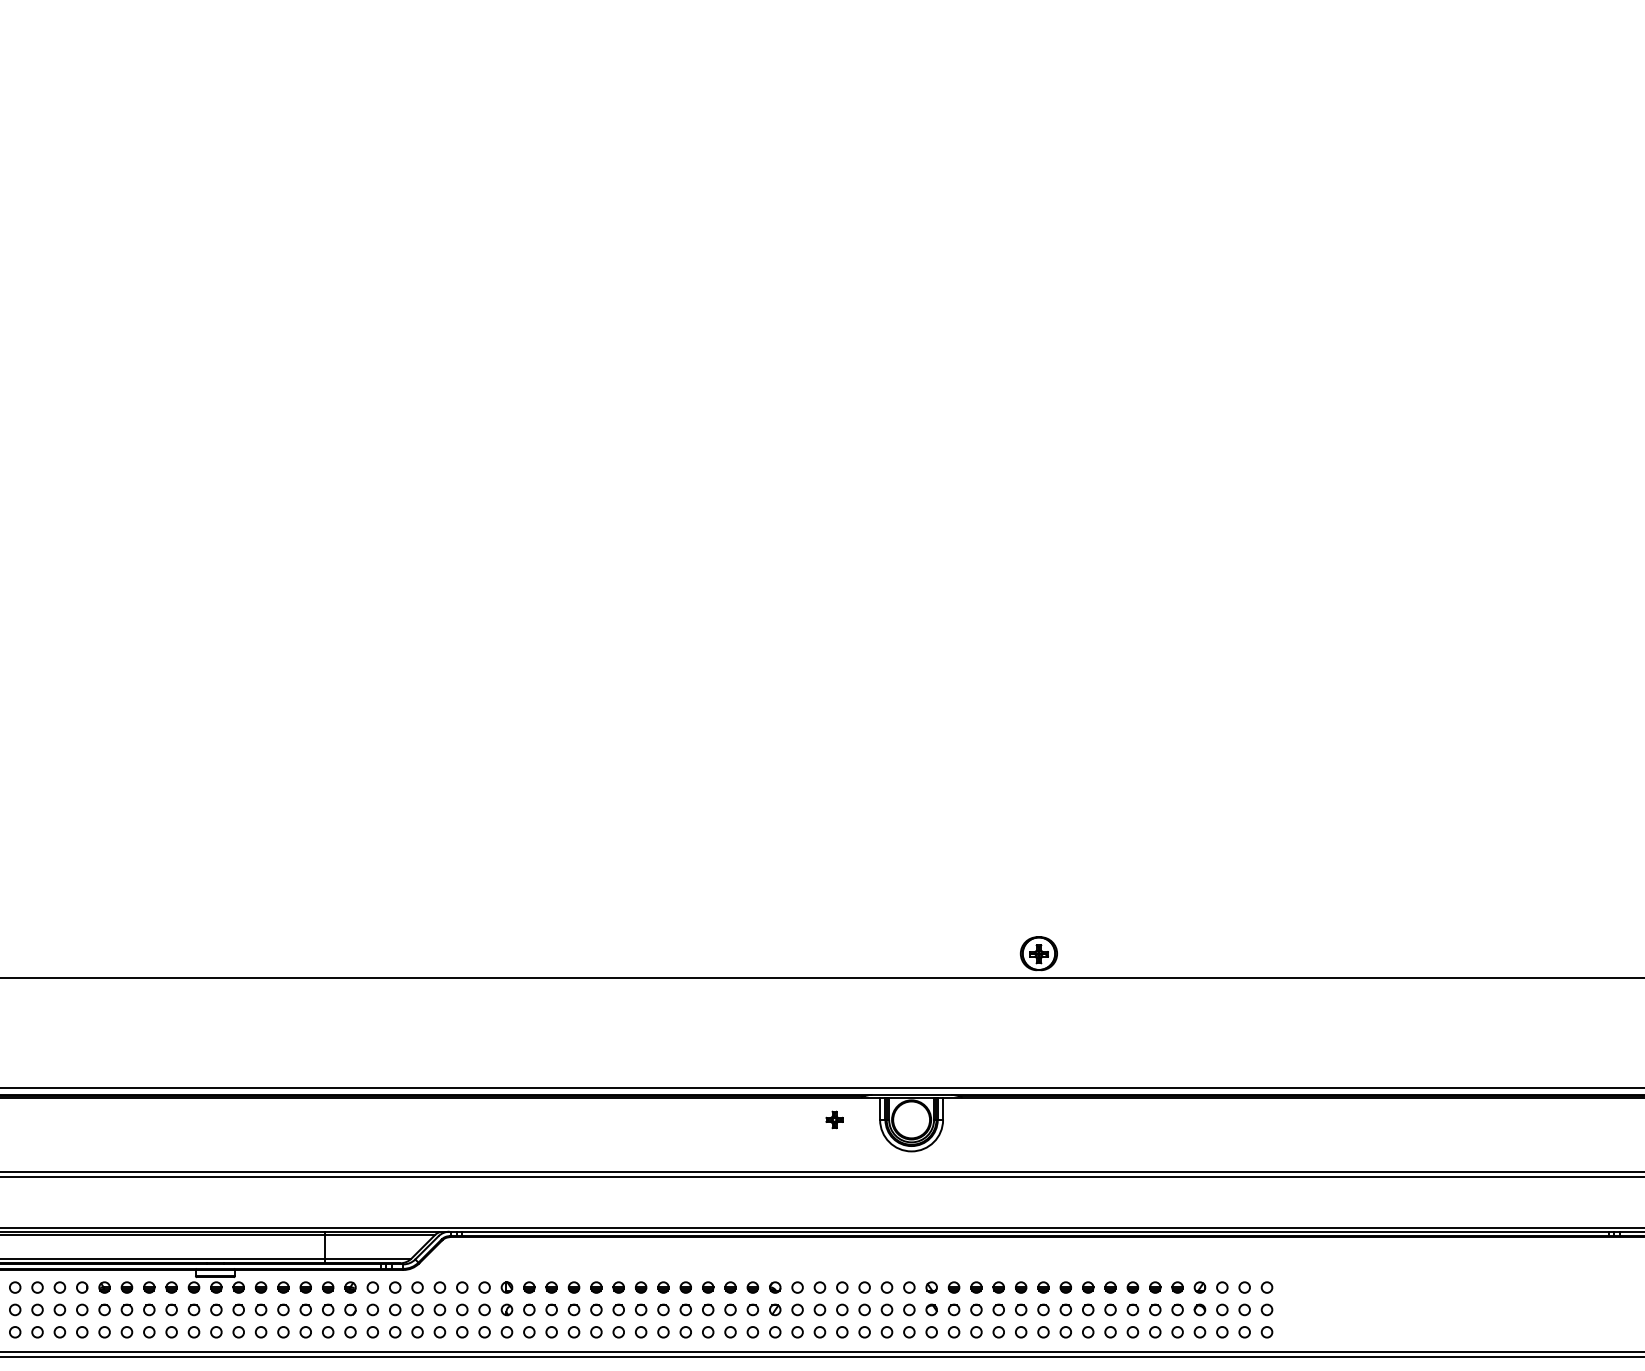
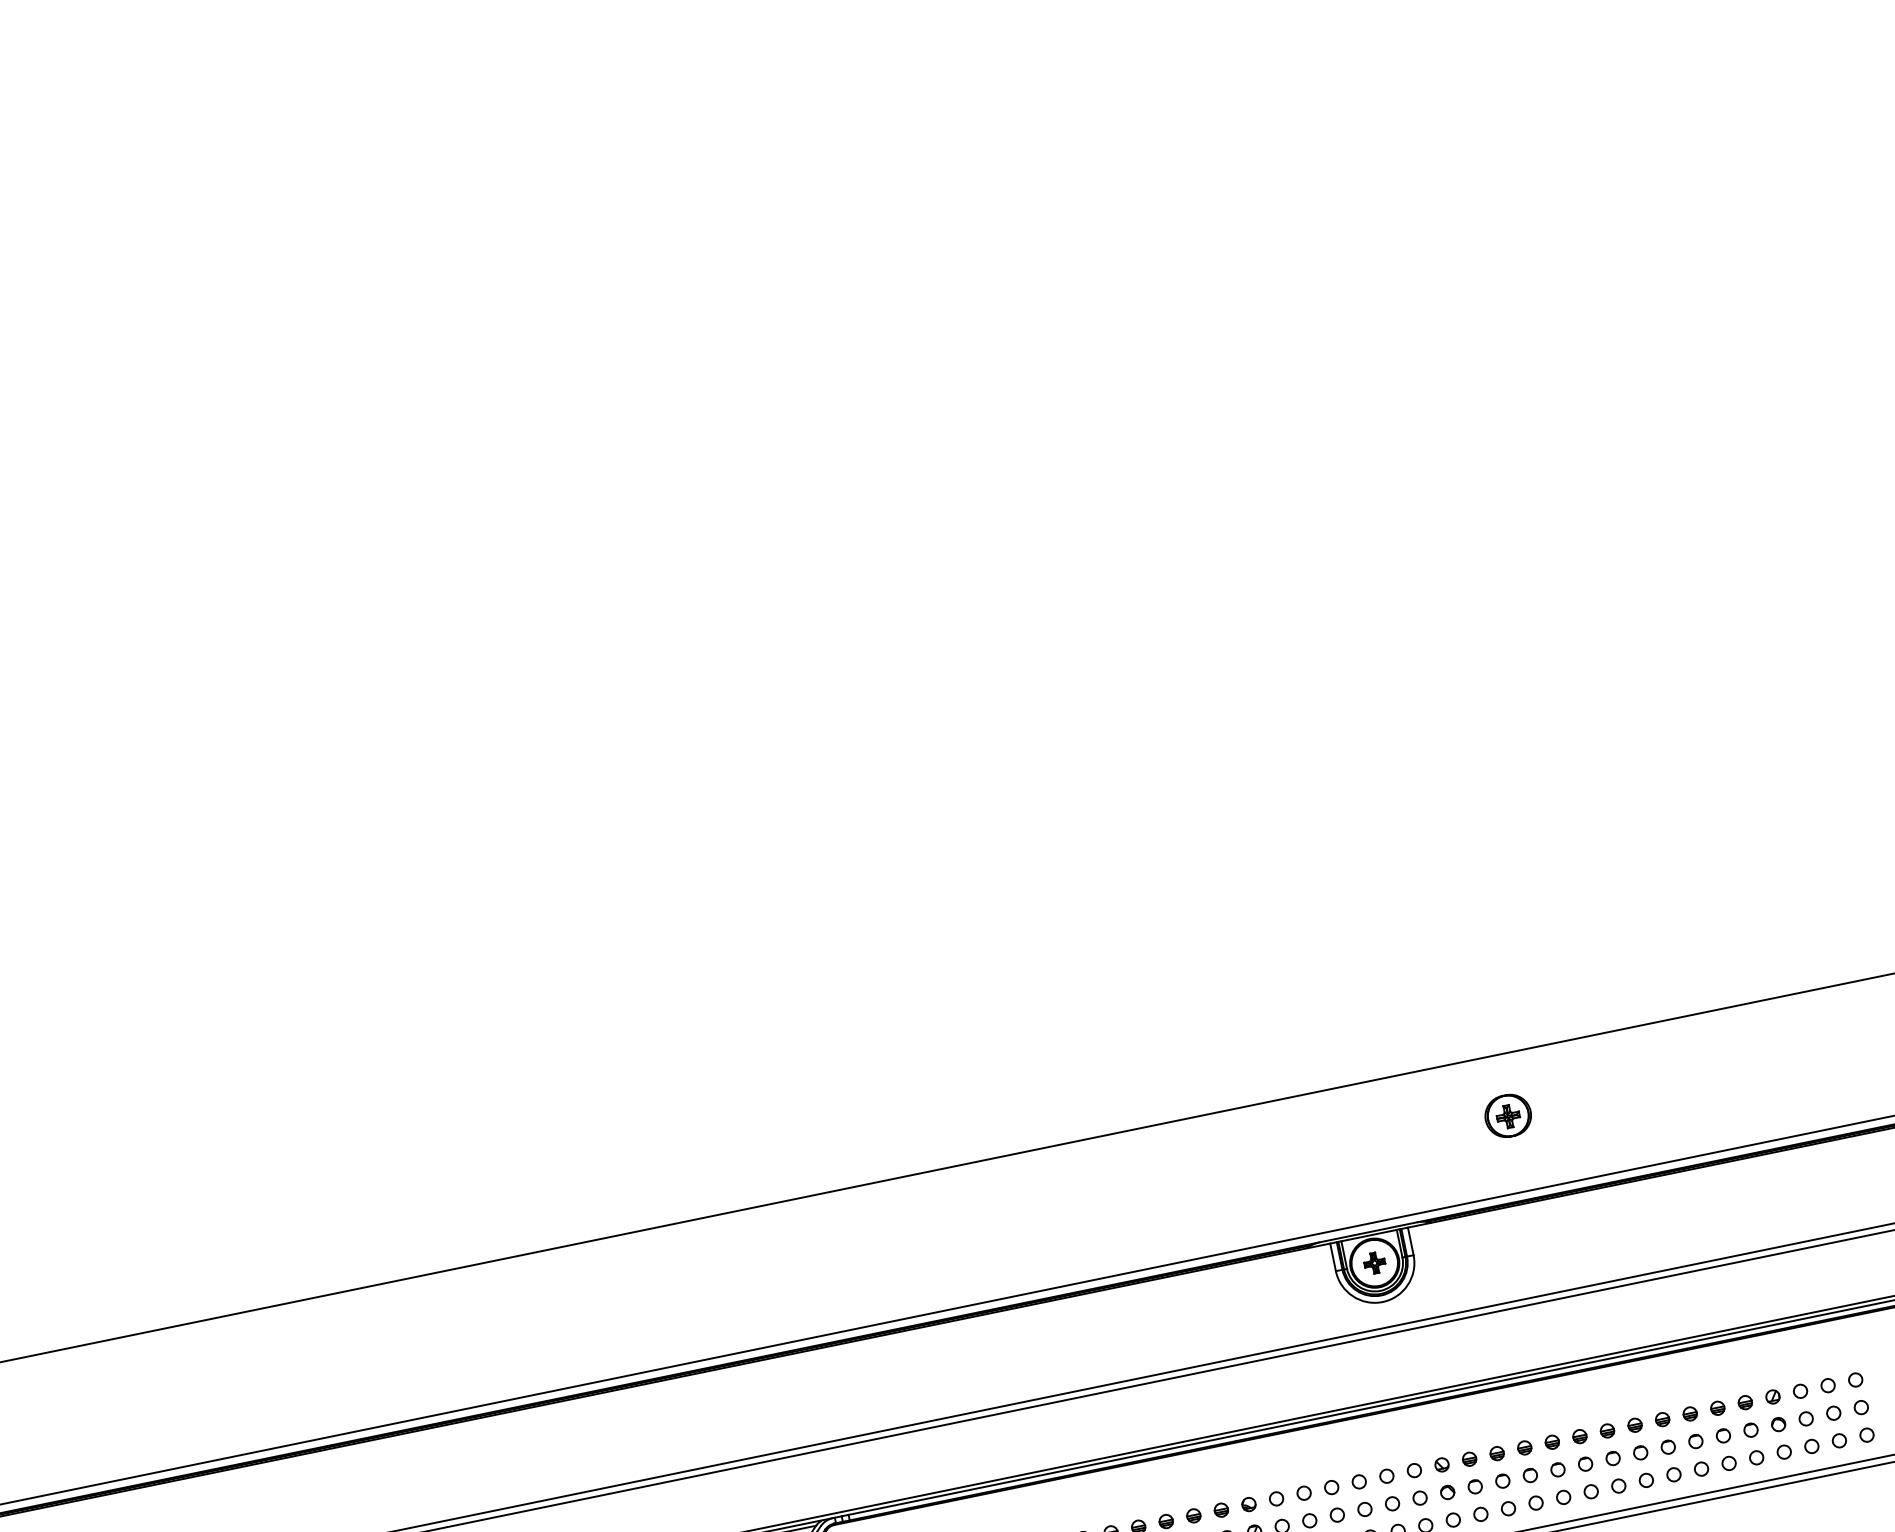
part: (1038, 953) -> (1507, 1115), moved
part: (834, 1119) -> (1374, 1262), moved

